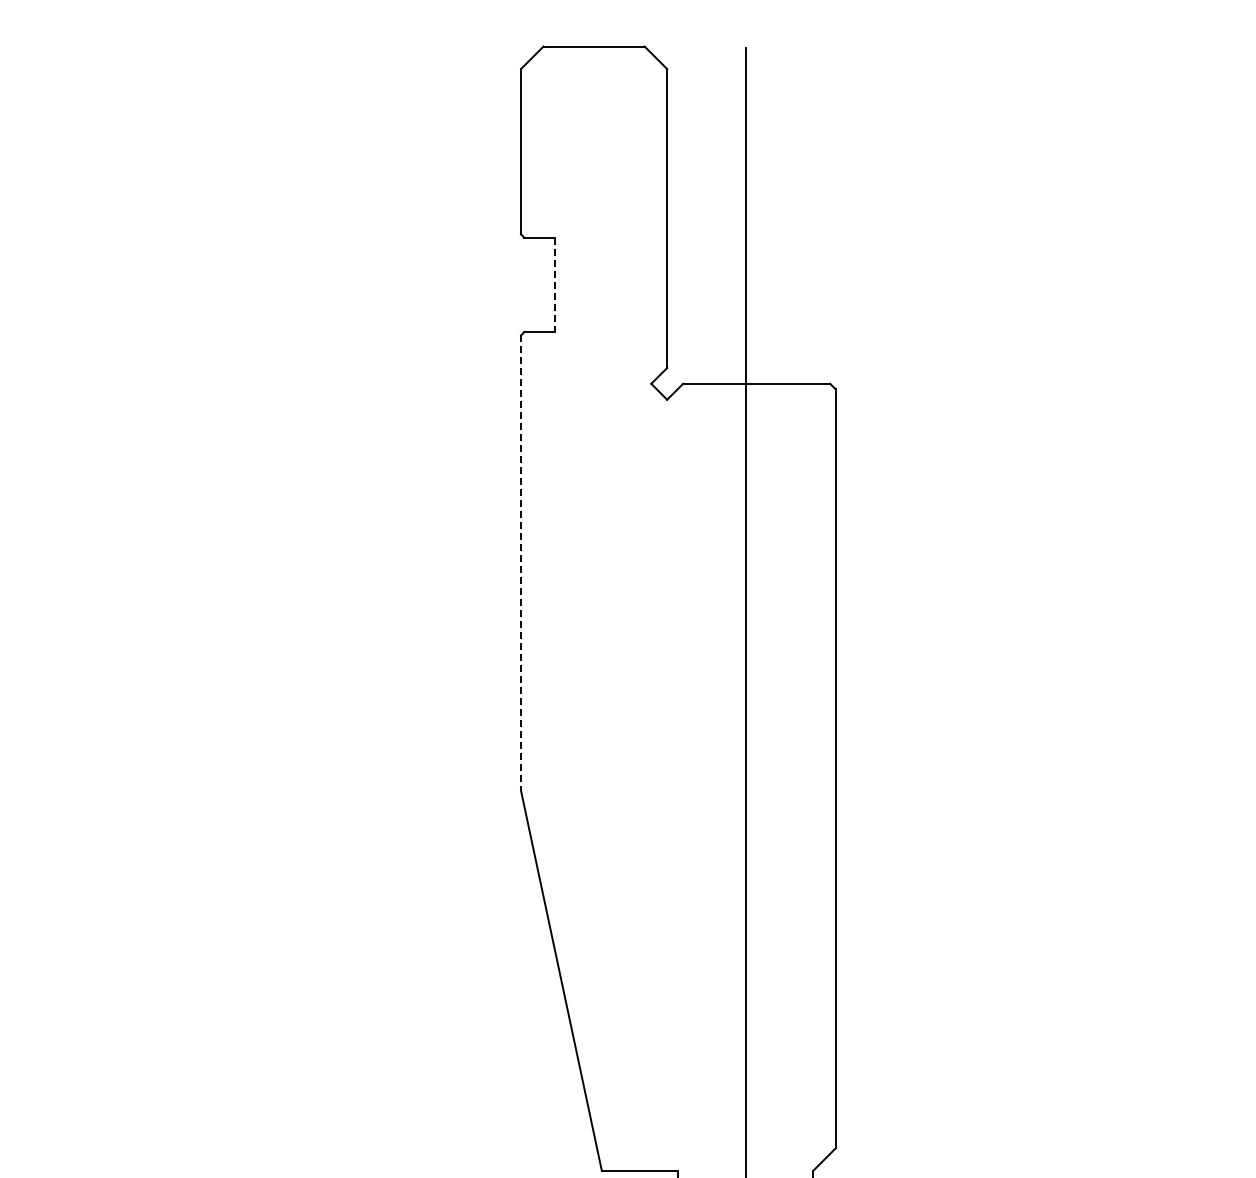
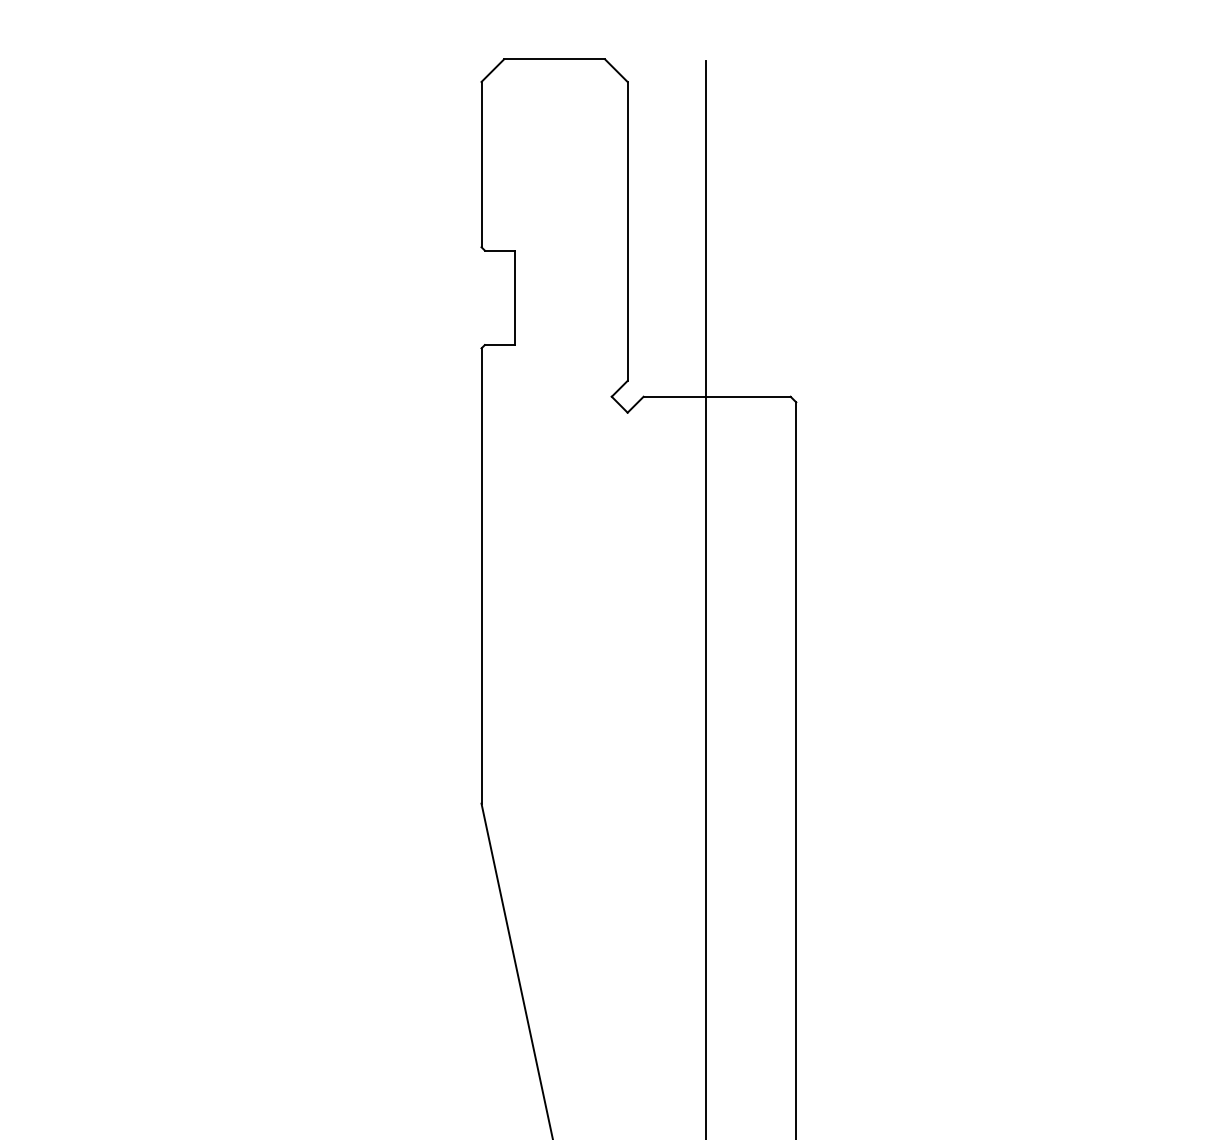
line: (554, 285) -> (514, 298), dashed -> solid
line: (521, 563) -> (481, 576), dashed -> solid

